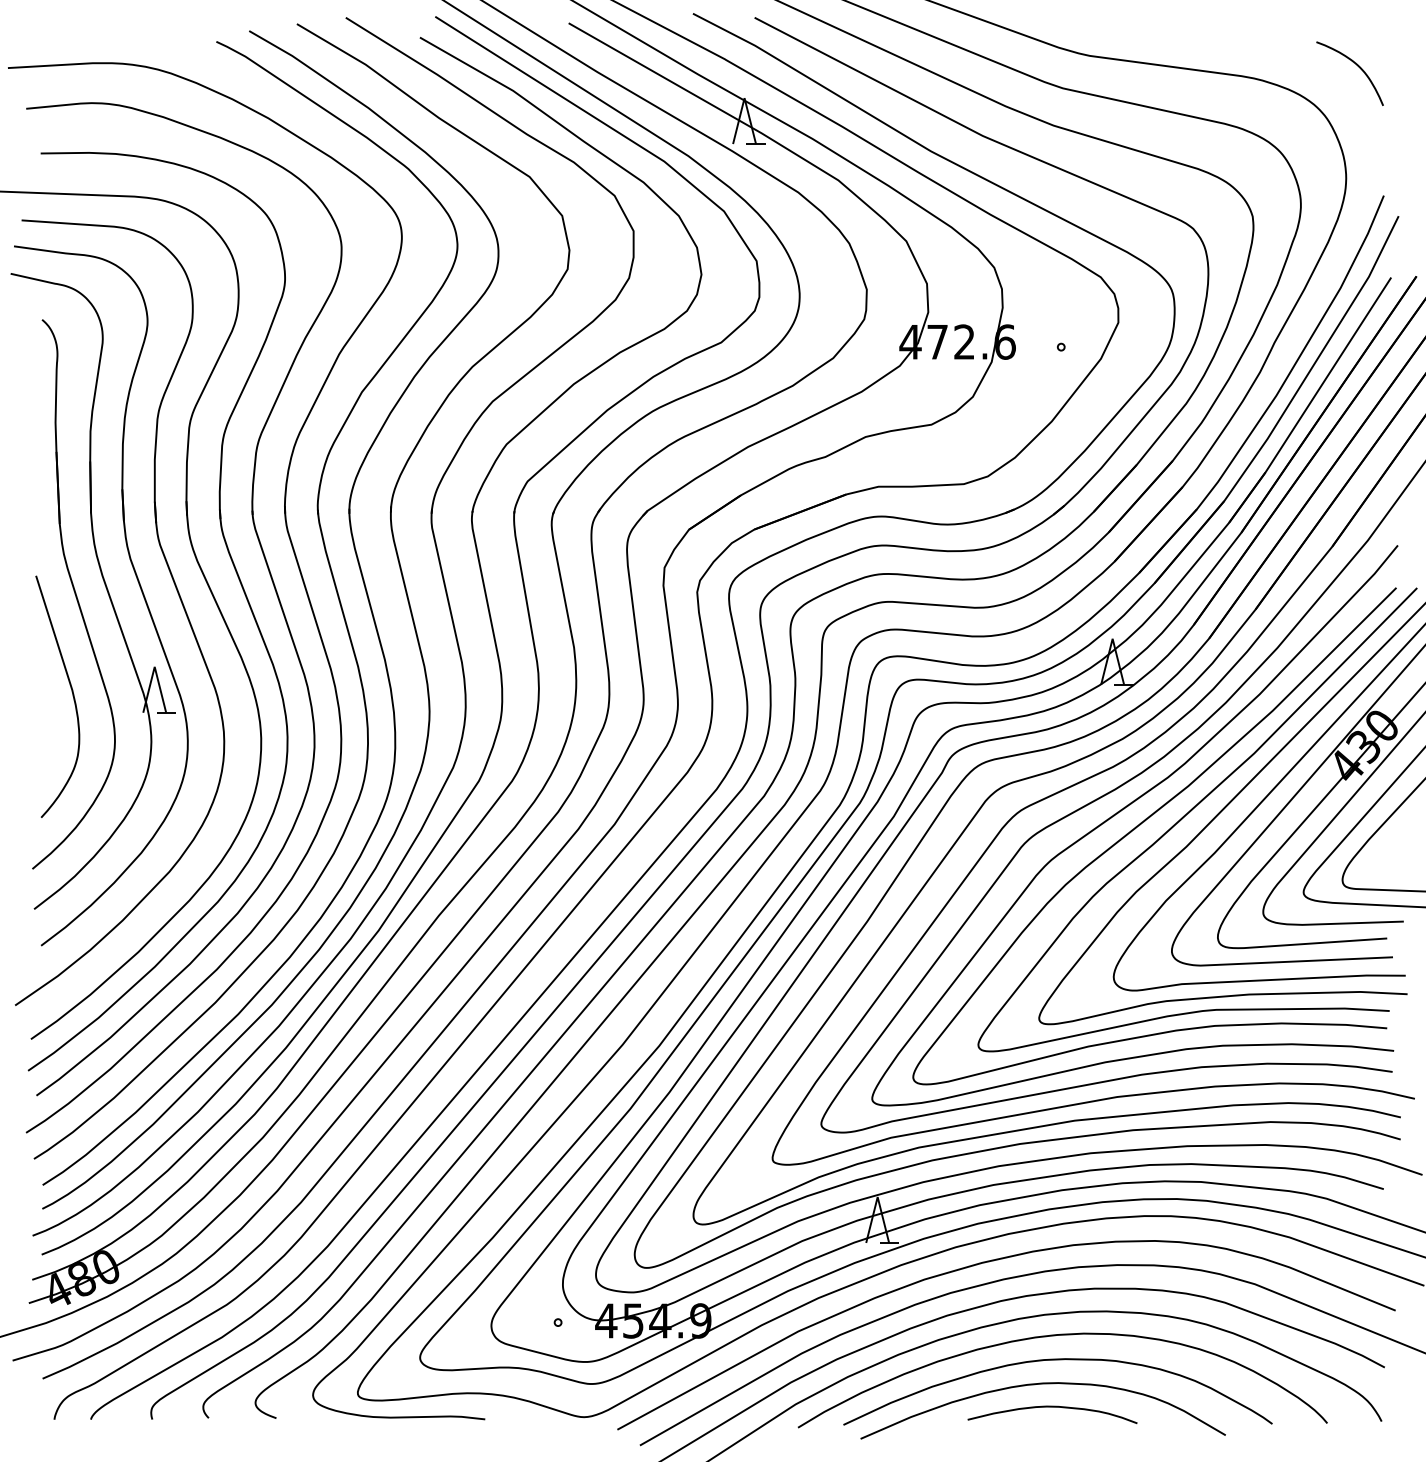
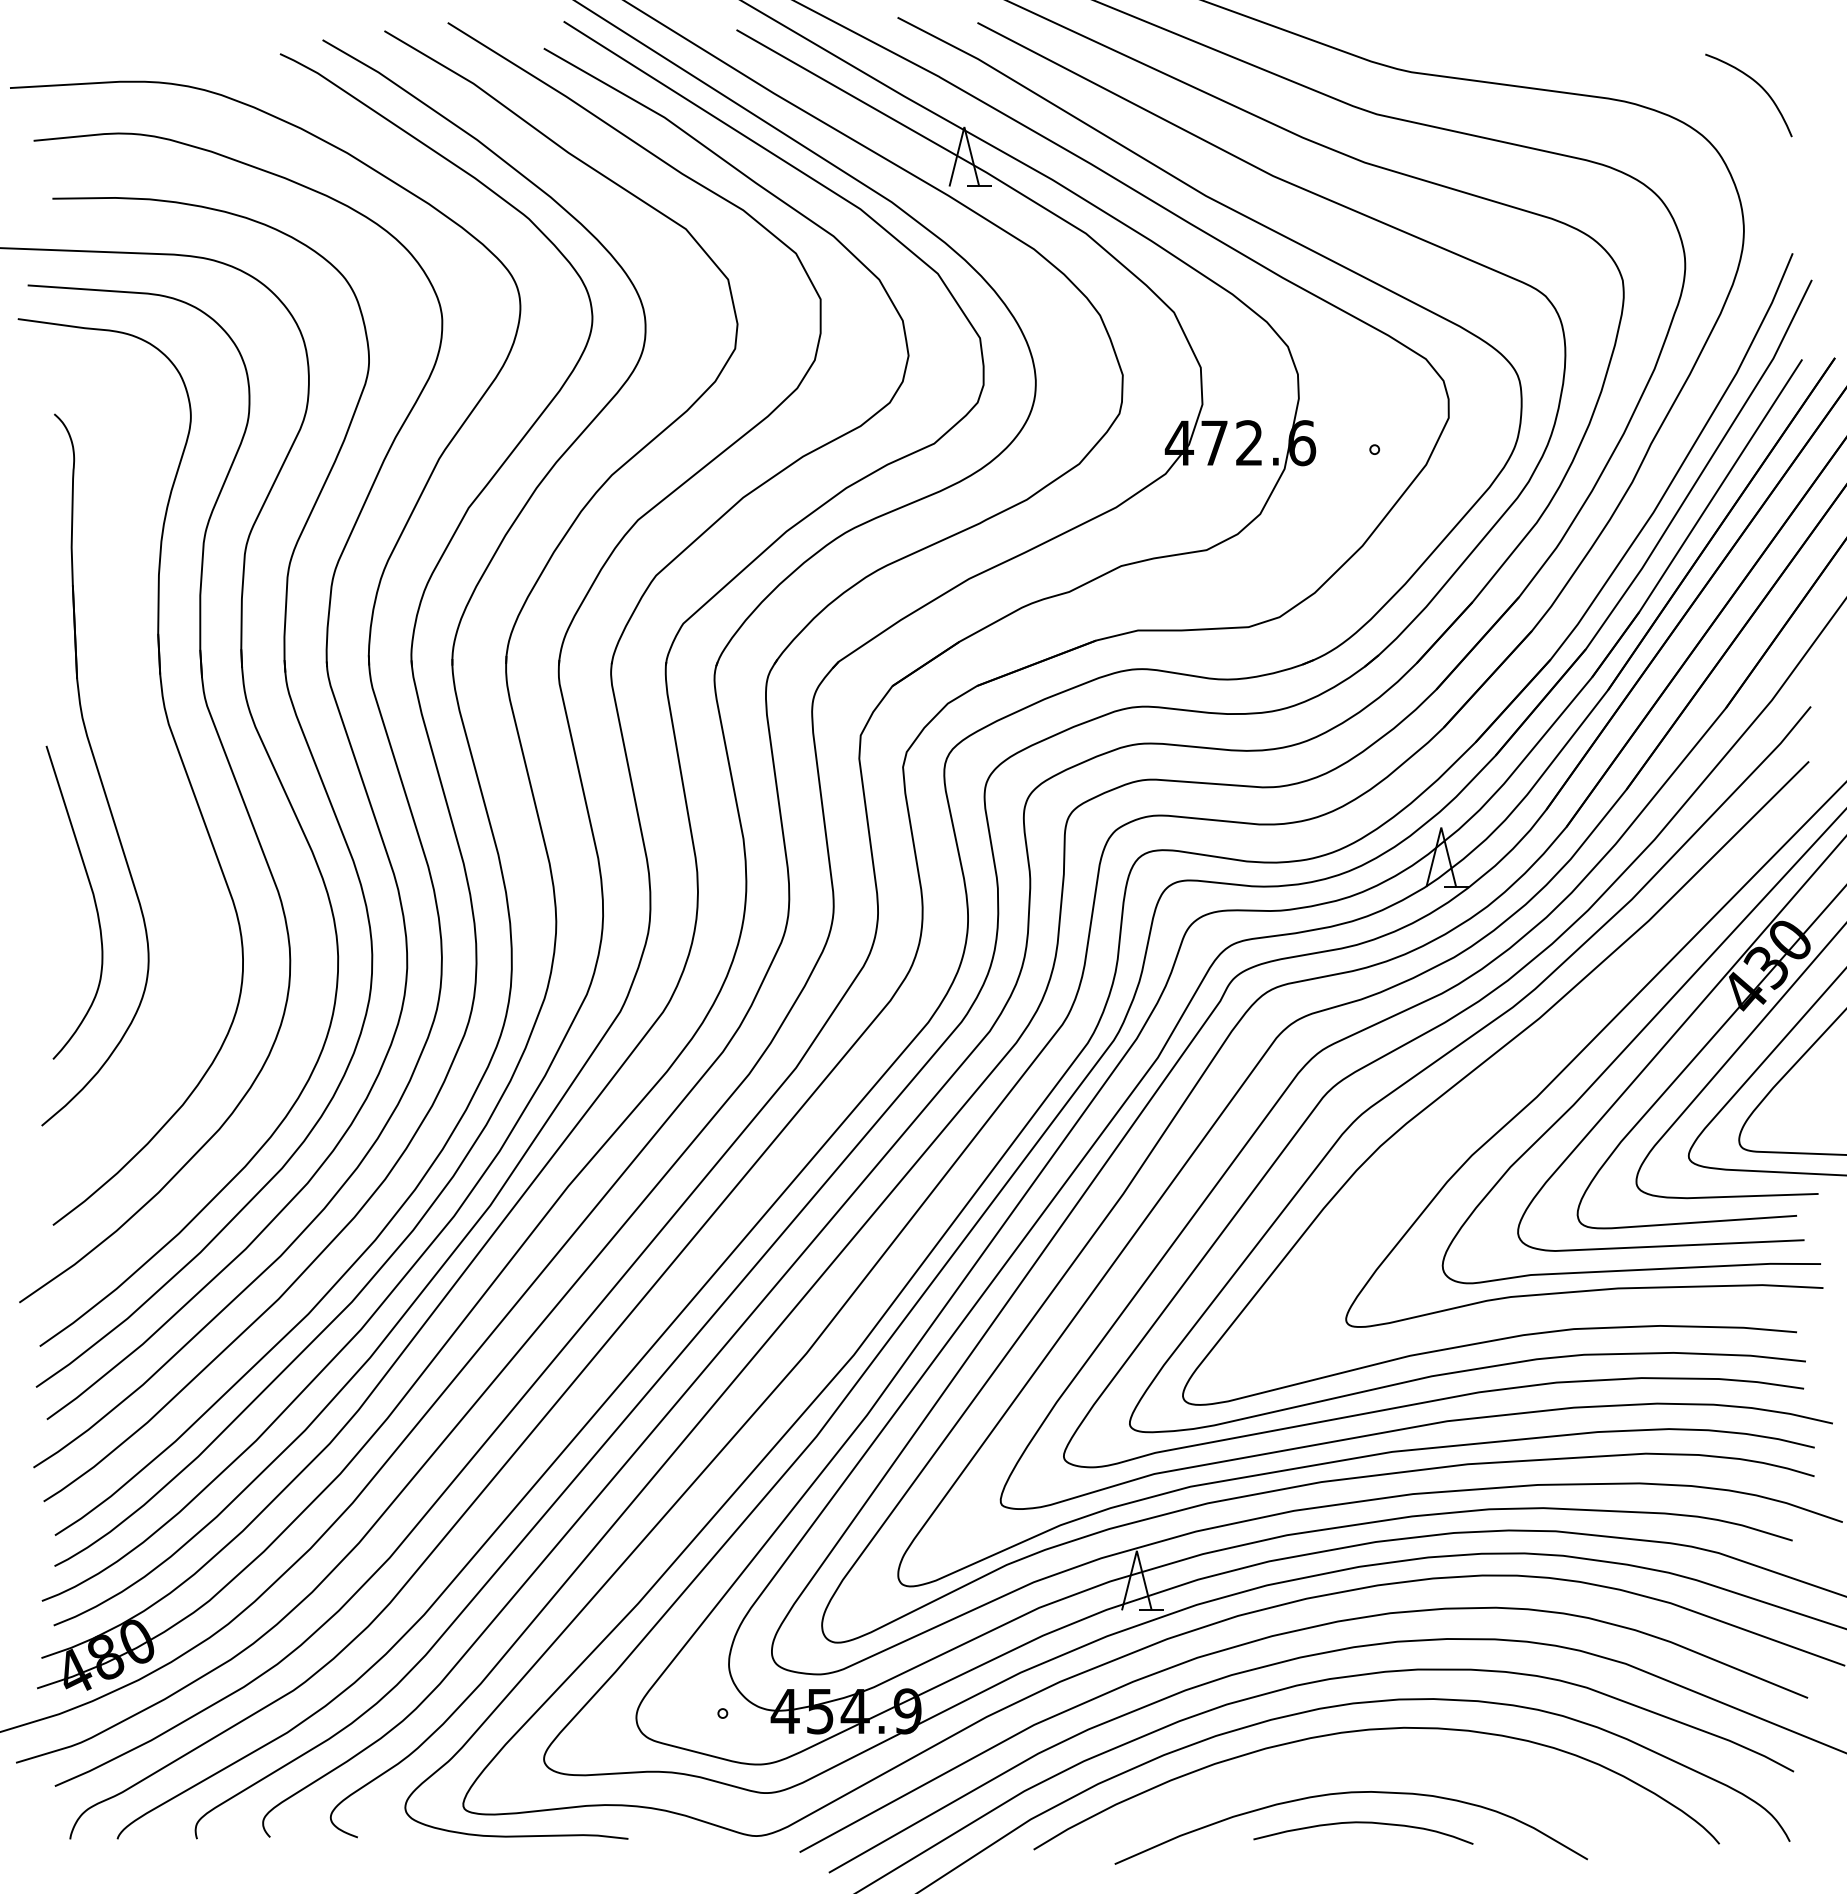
part: (104, 585) -> (135, 758), removed
curve: (1190, 811) -> (1542, 1051), removed
curve: (1057, 1360) -> (1370, 1762), removed

